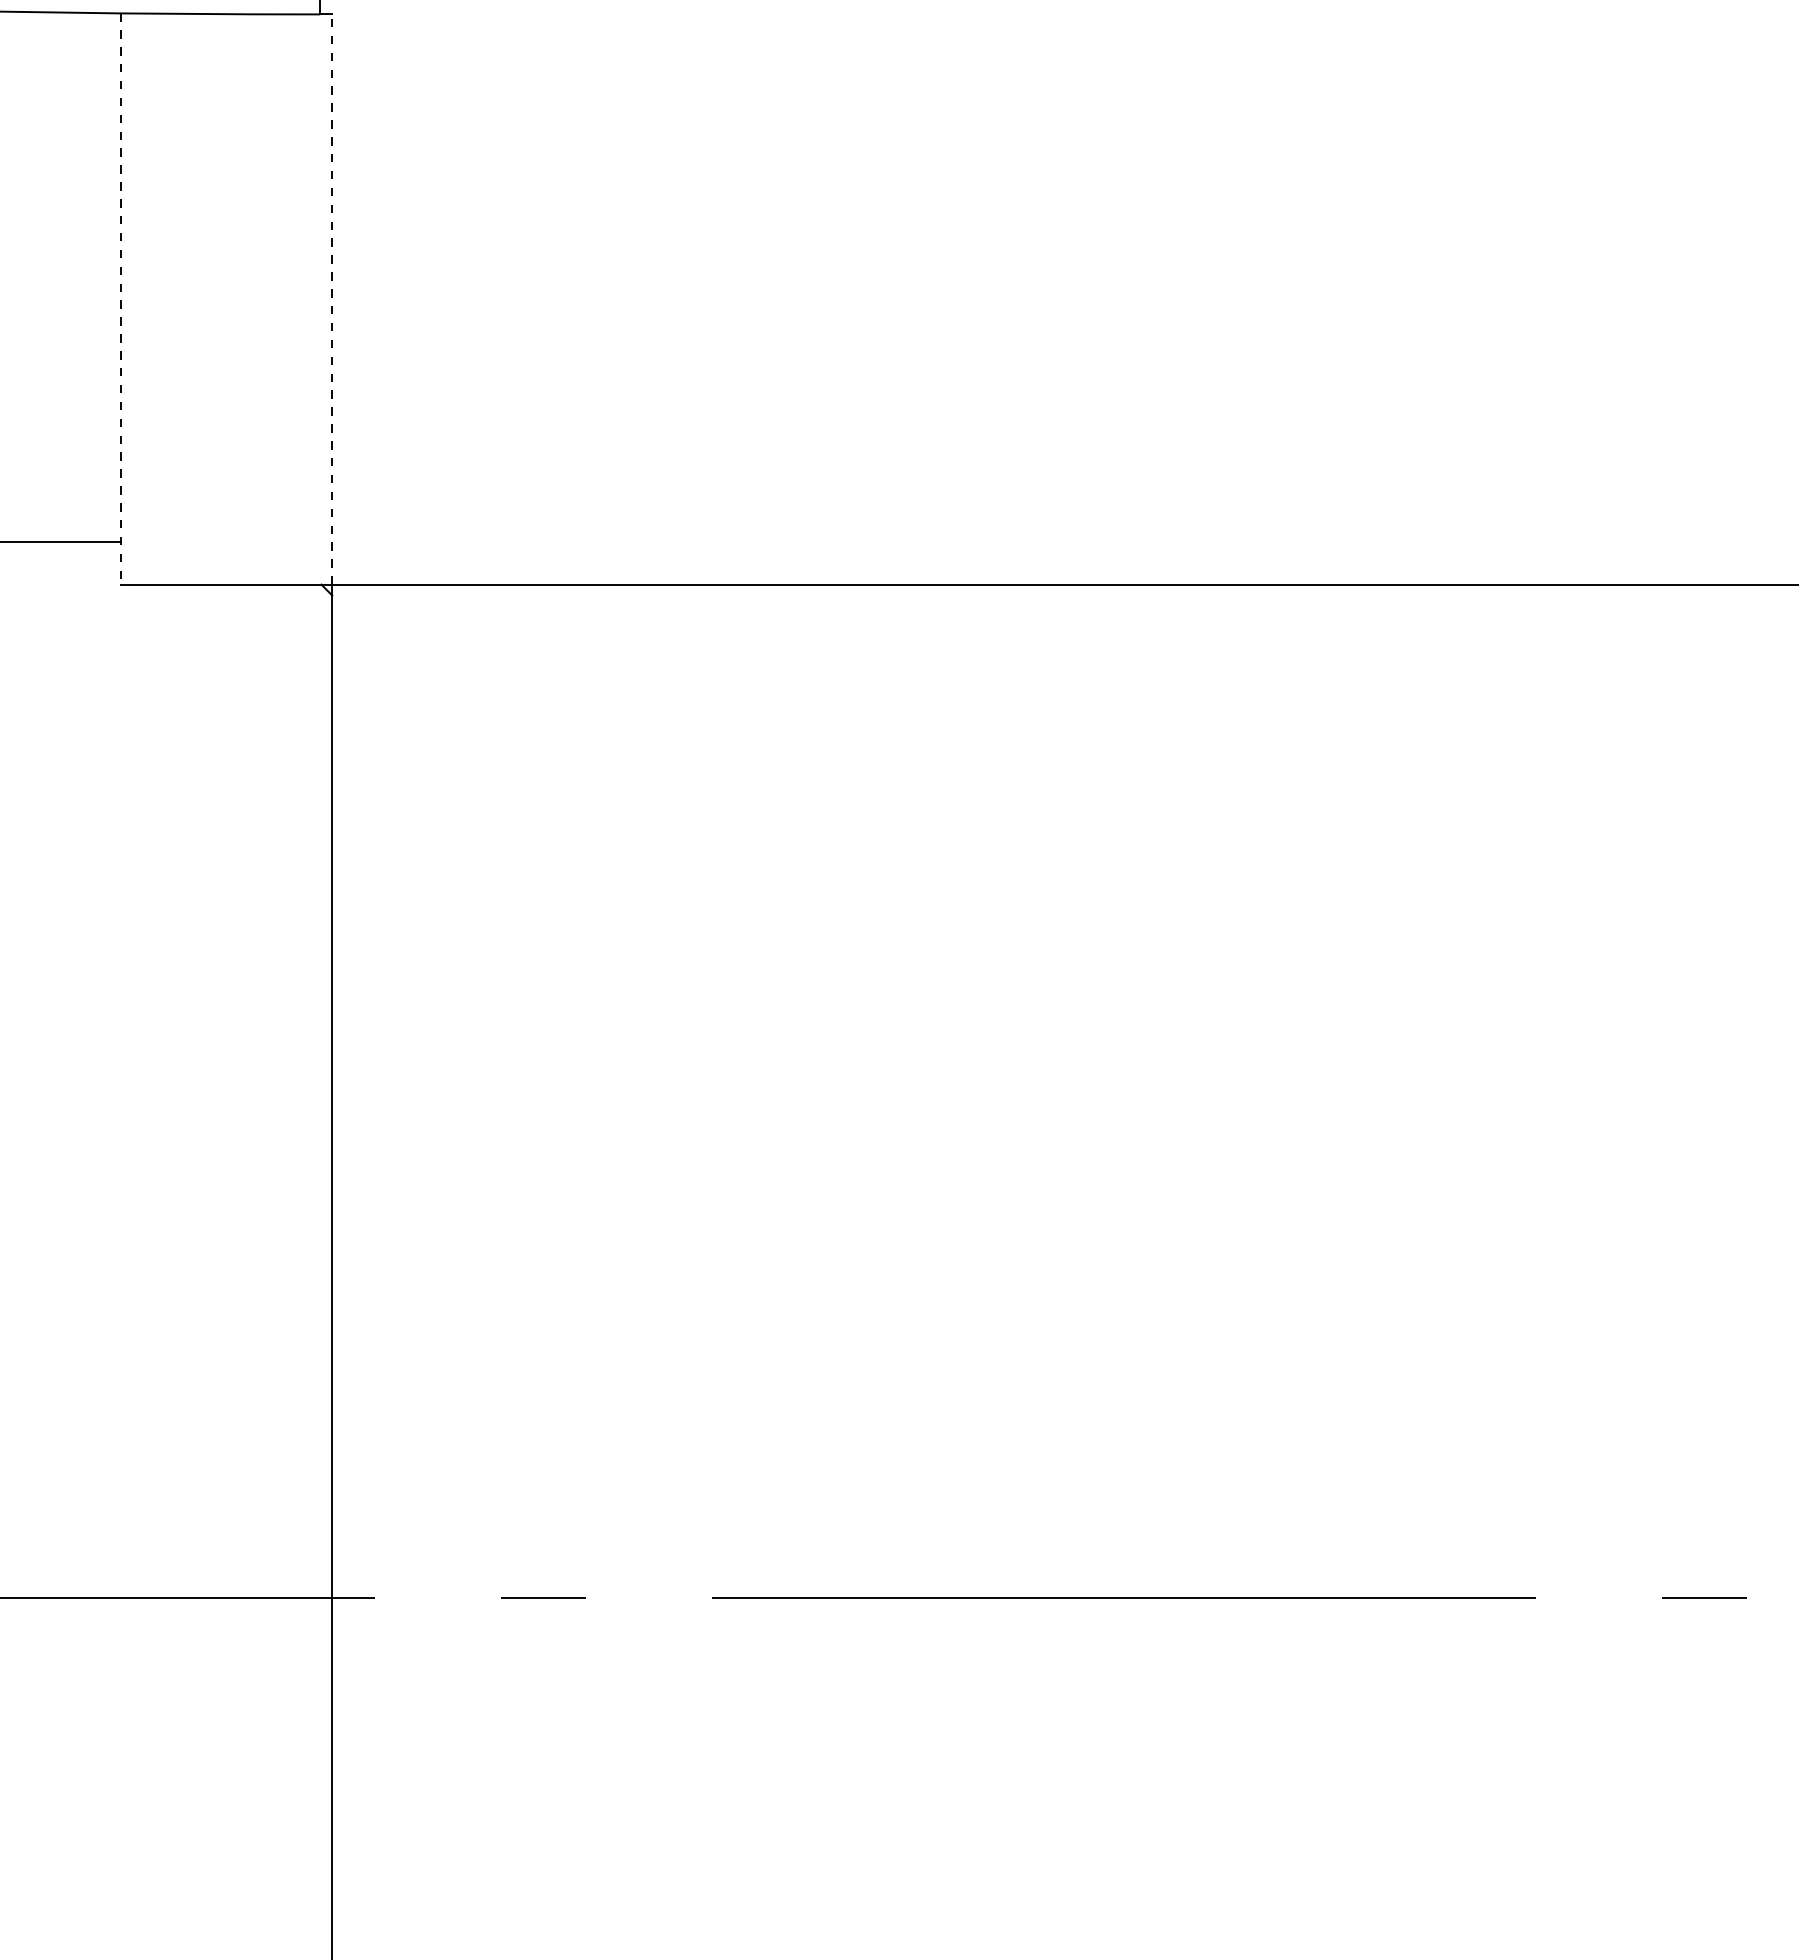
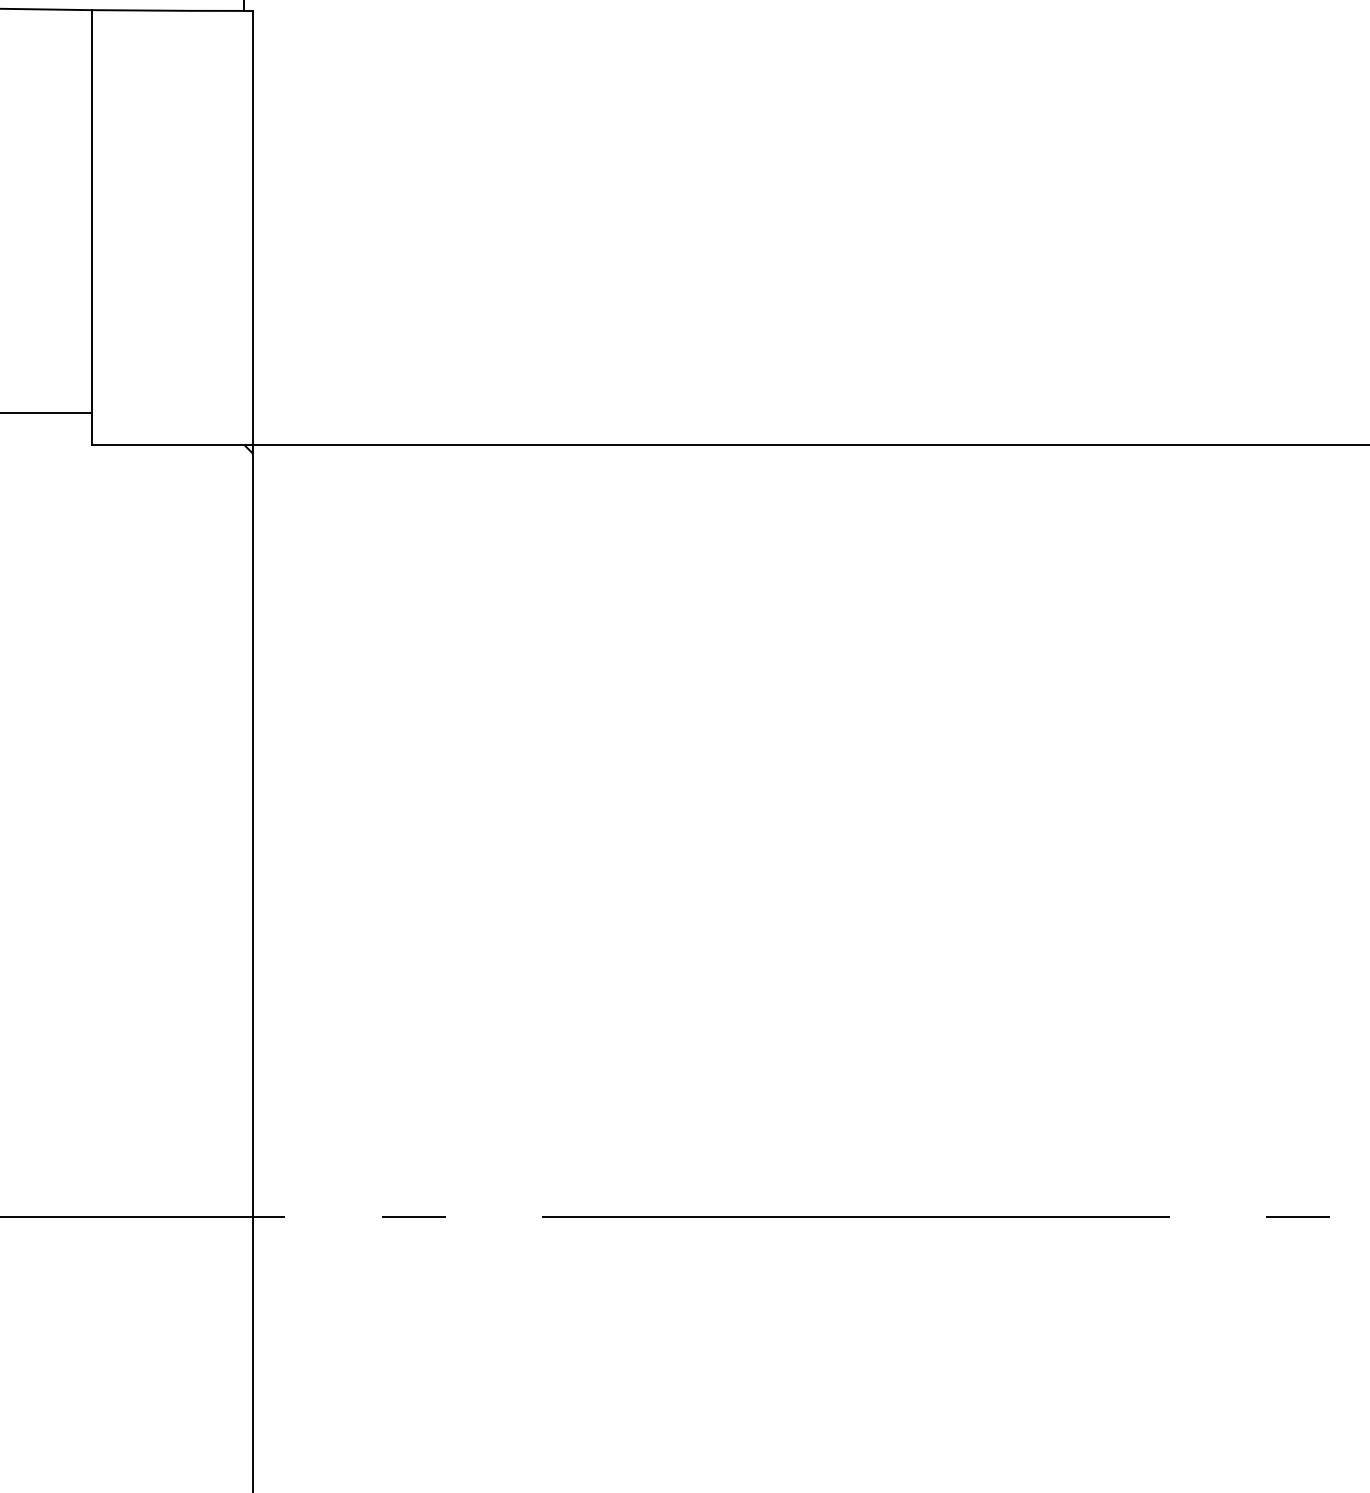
line: (121, 299) -> (92, 228), dashed -> solid
line: (332, 299) -> (253, 228), dashed -> solid

